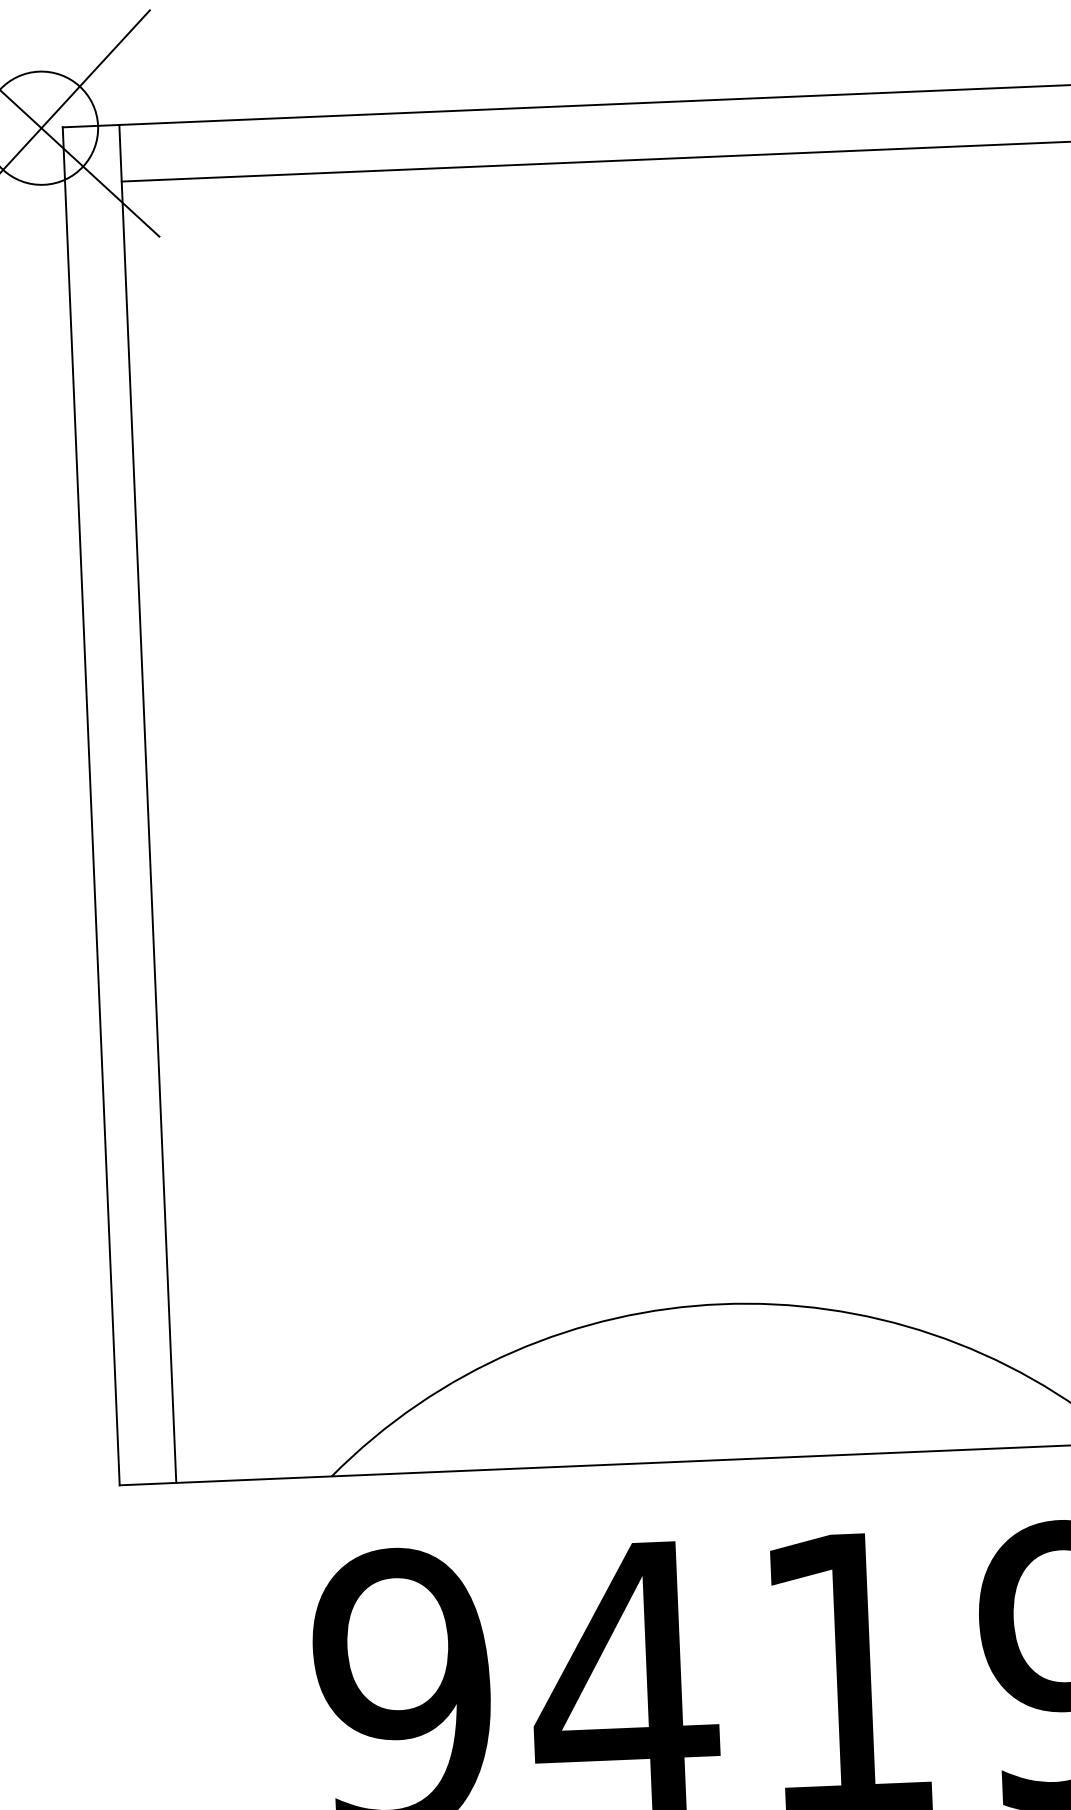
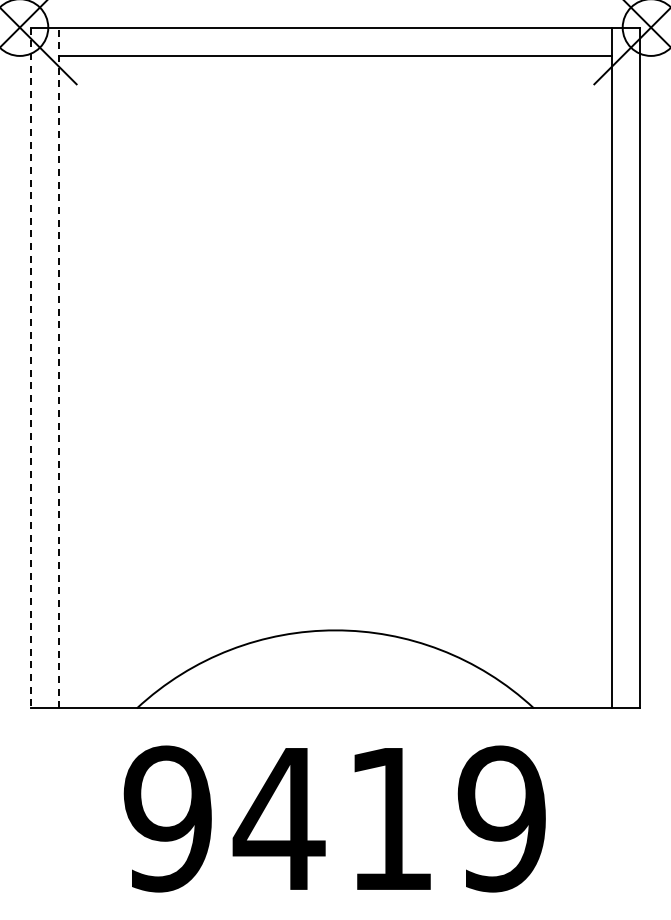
line: (146, 802) -> (58, 367), solid -> dashed
line: (91, 807) -> (30, 368), solid -> dashed

